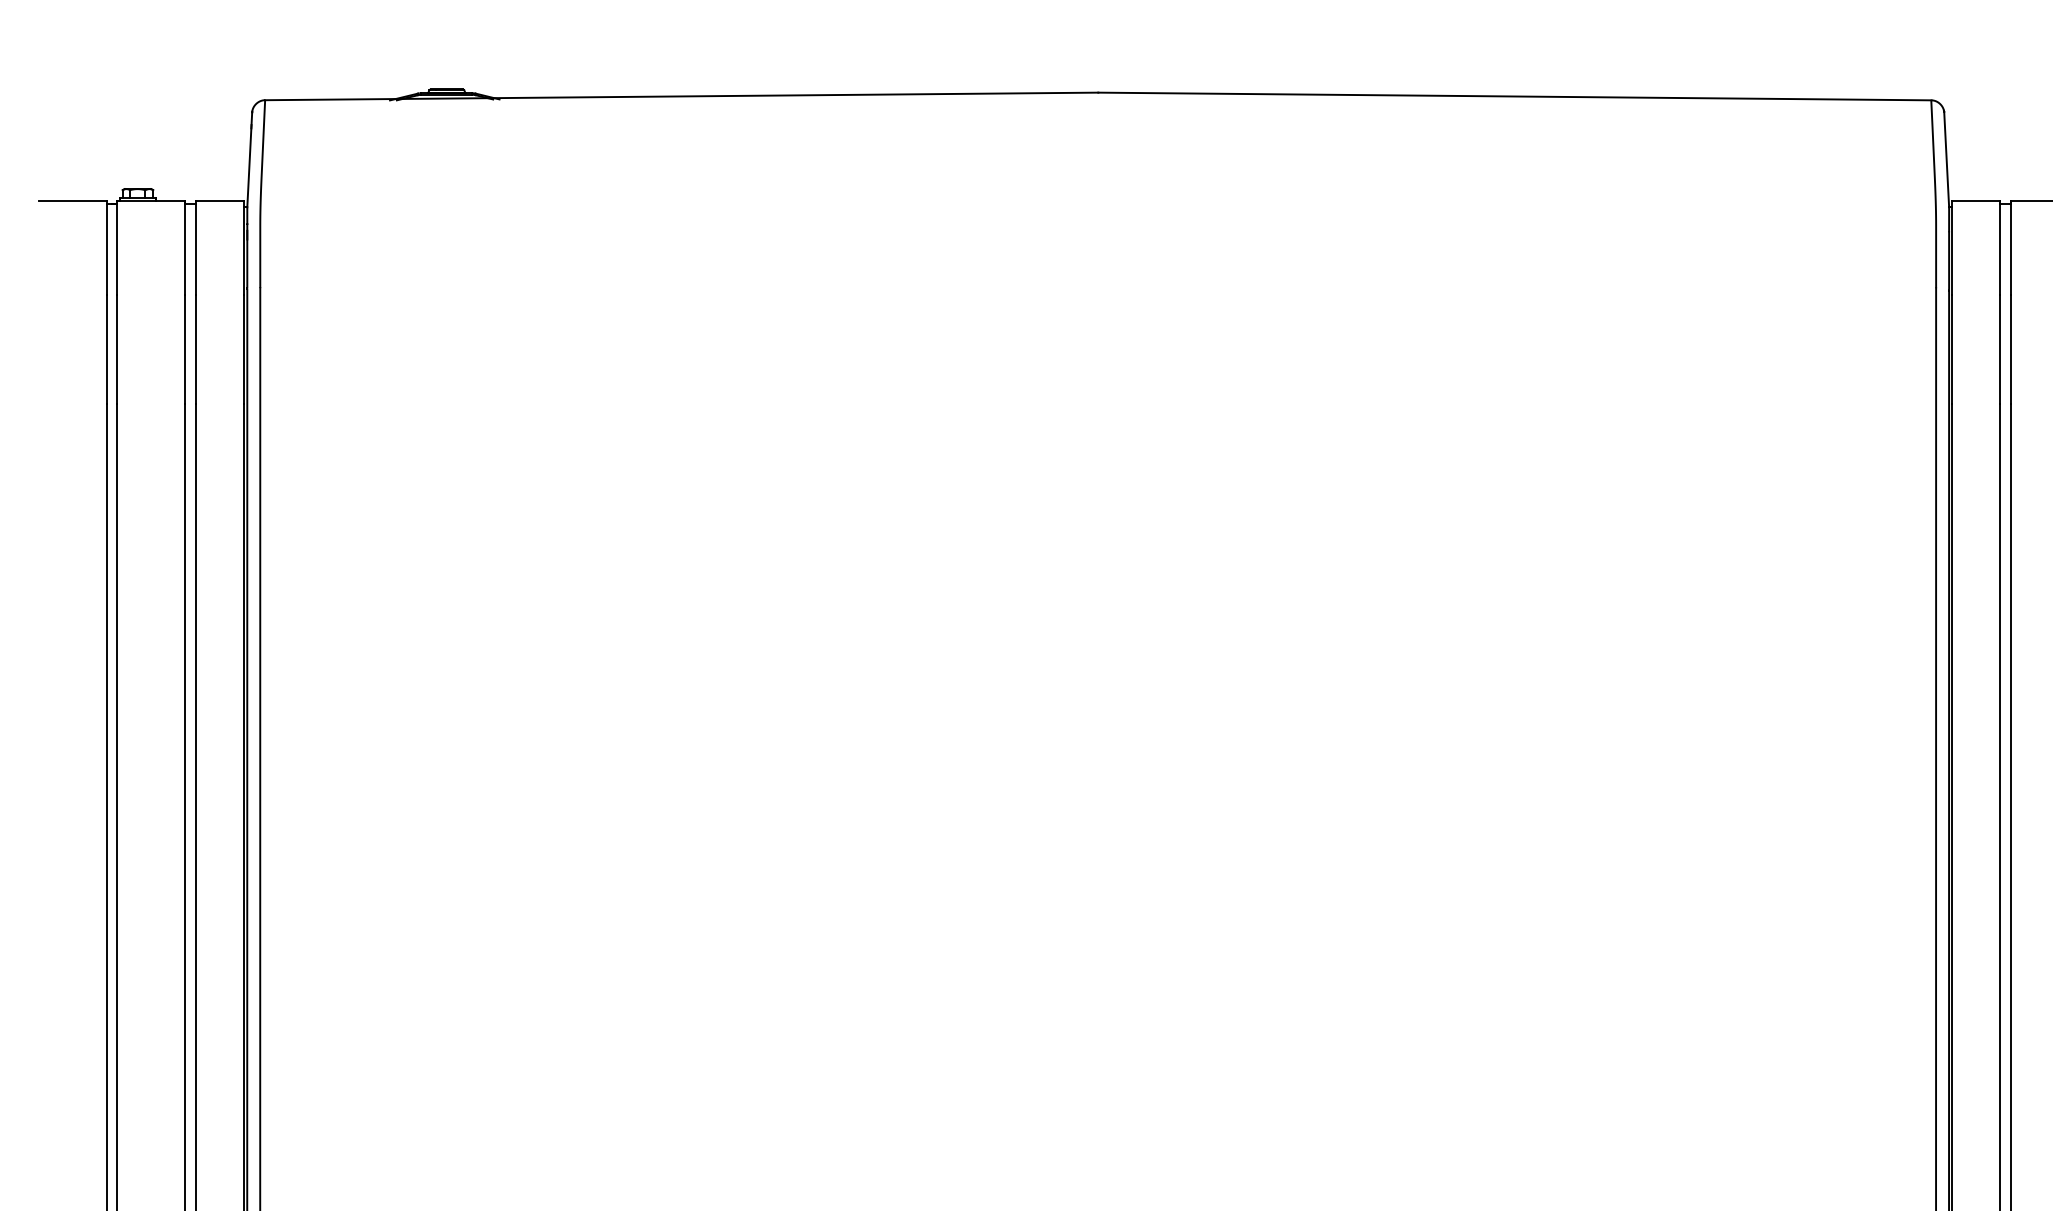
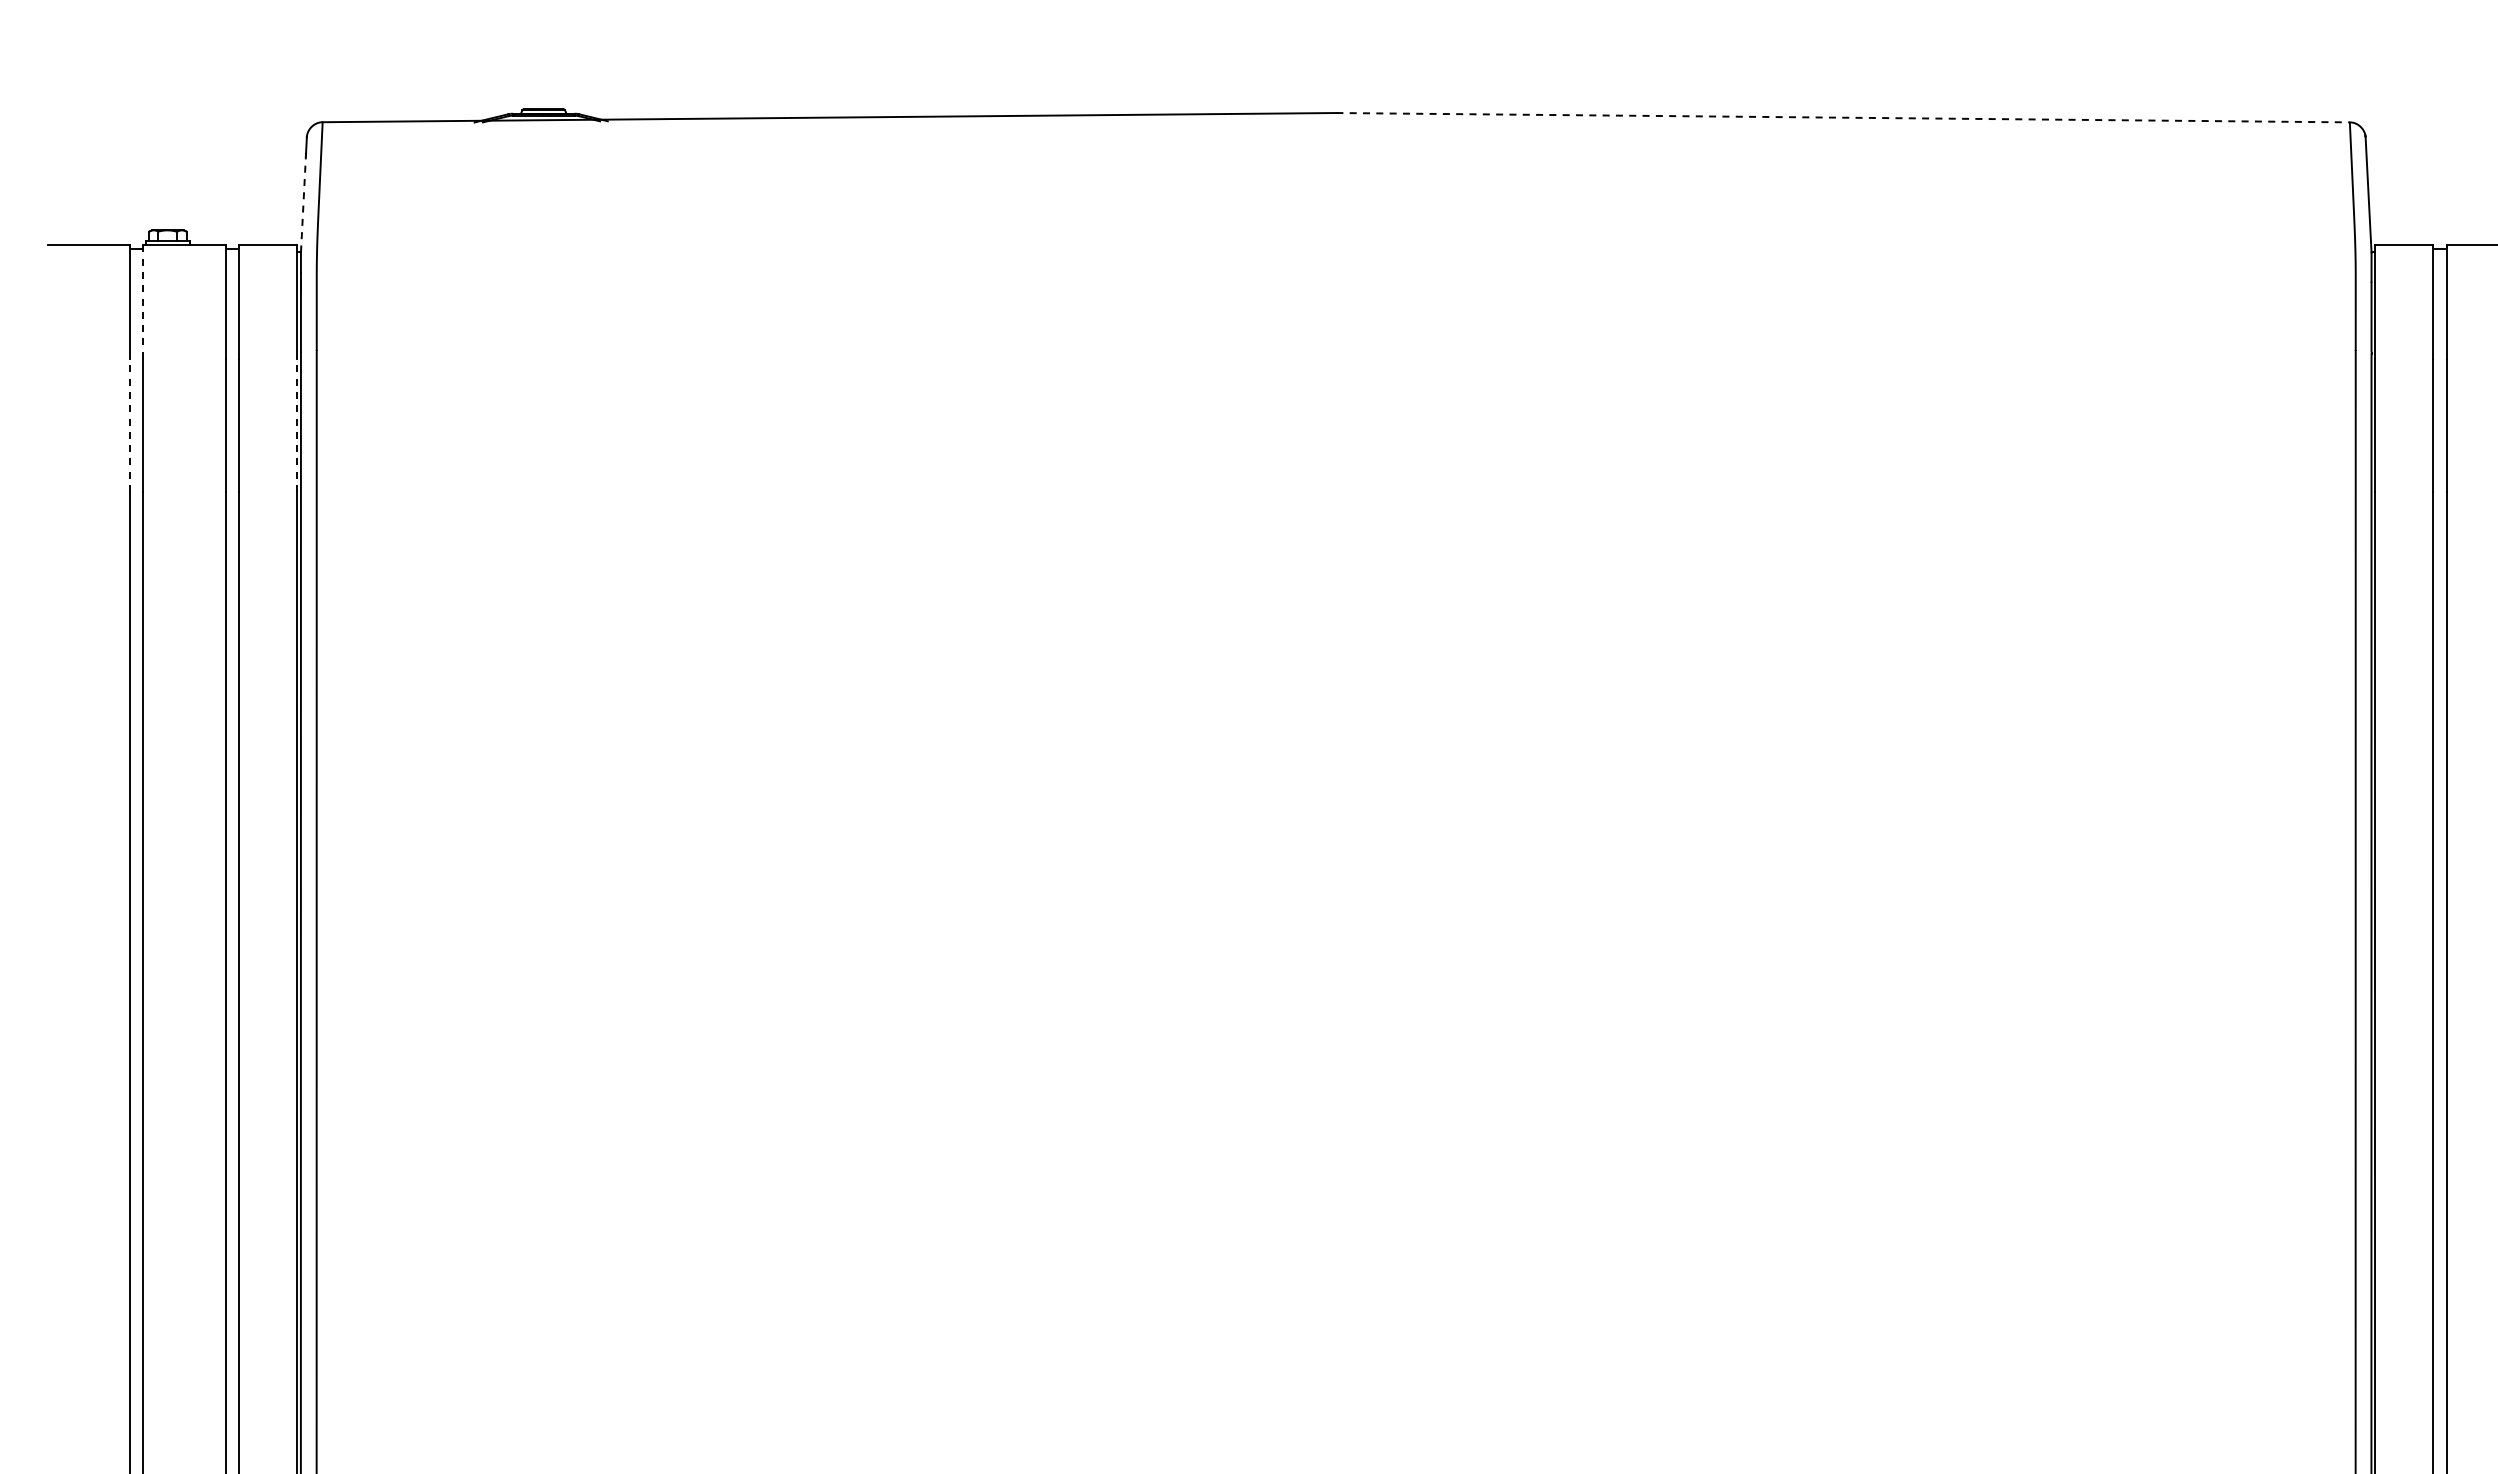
line: (1515, 96) -> (1843, 117), solid -> dashed
line: (249, 165) -> (303, 201), solid -> dashed
line: (117, 247) -> (142, 301), solid -> dashed
line: (106, 349) -> (129, 425), solid -> dashed
line: (243, 349) -> (296, 425), solid -> dashed

